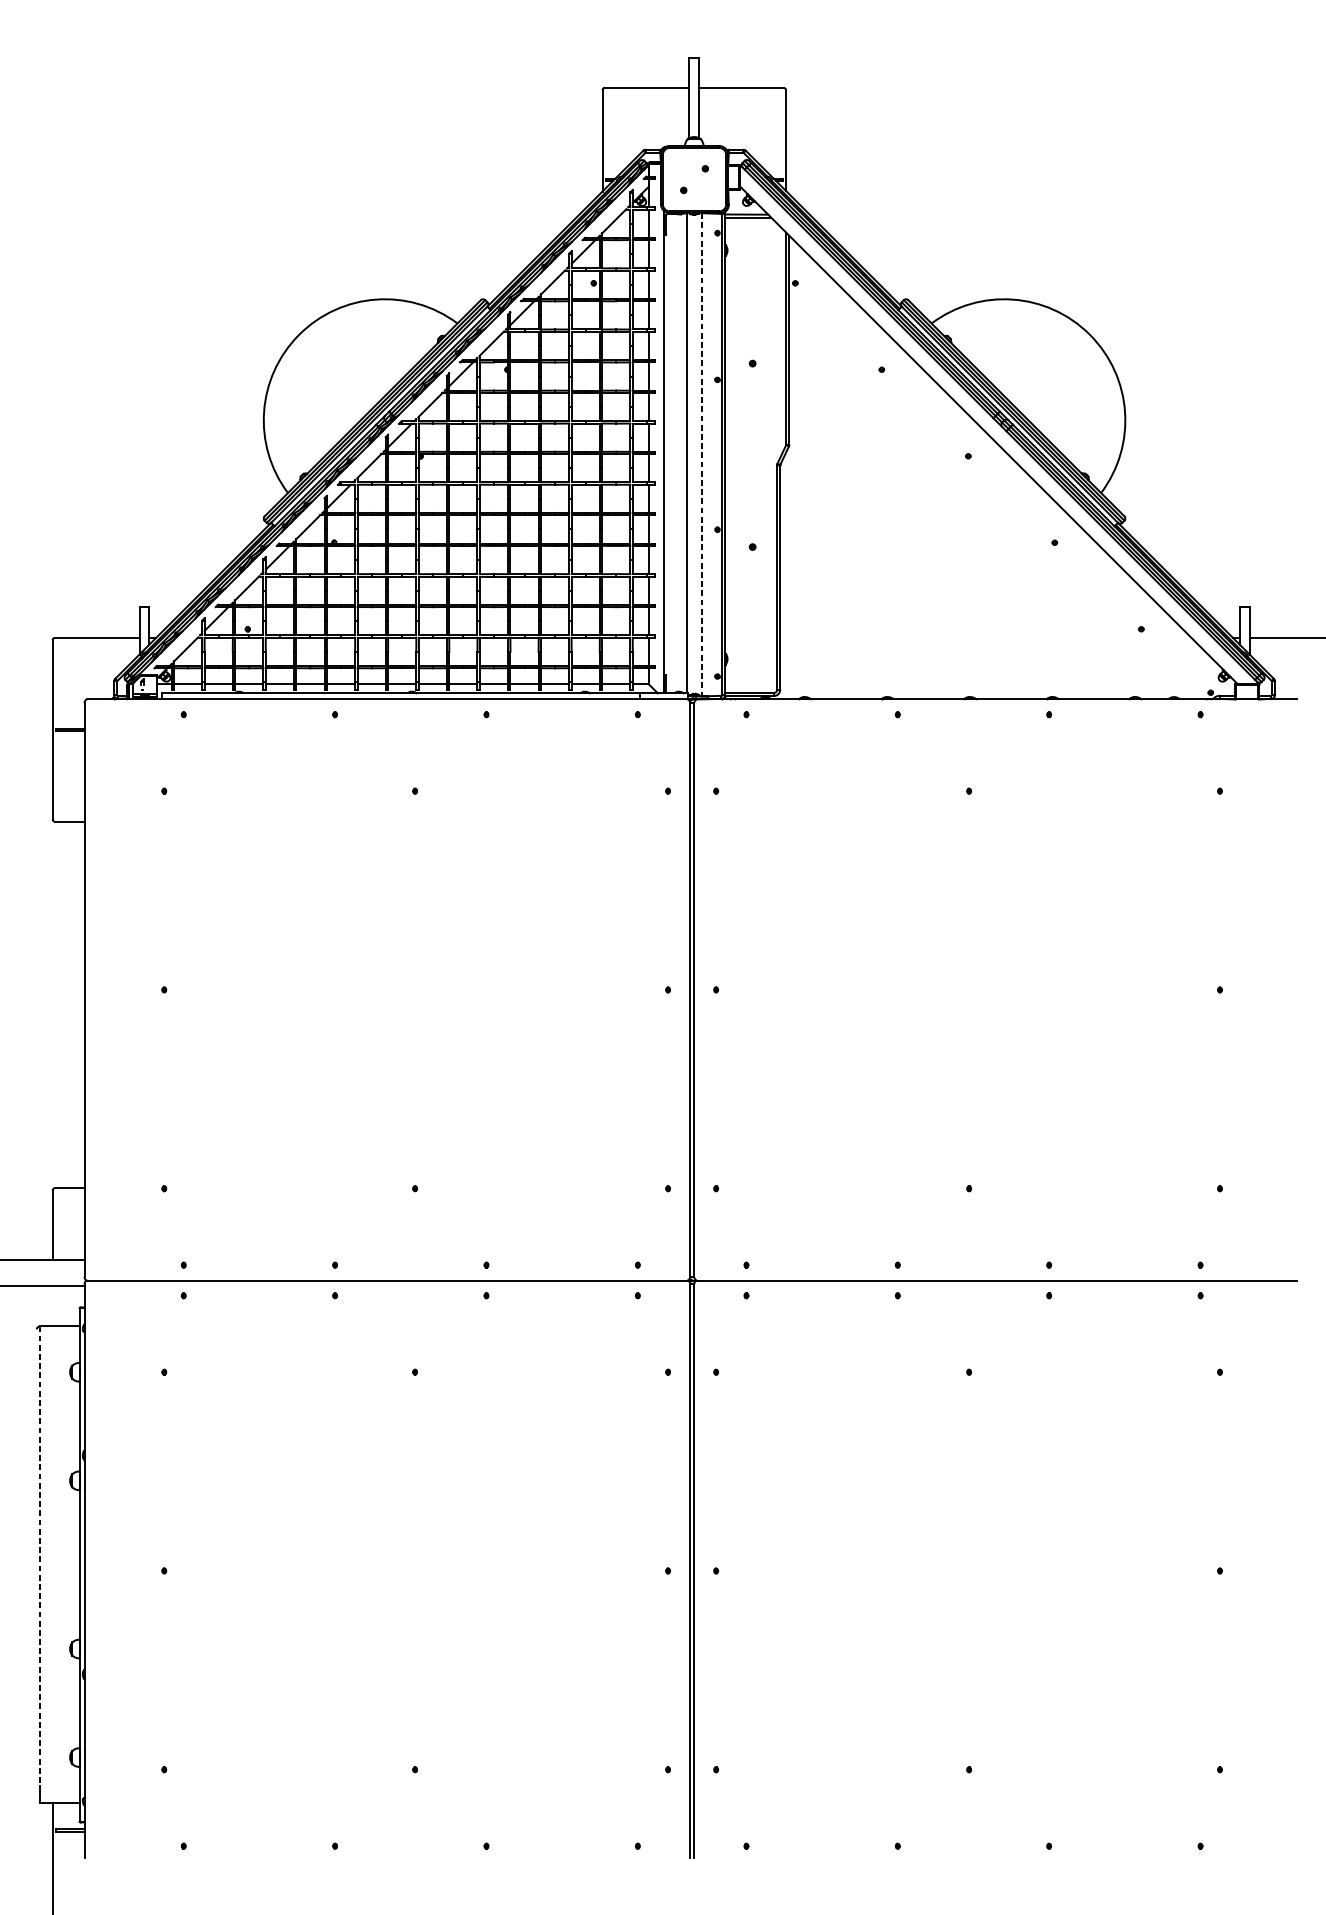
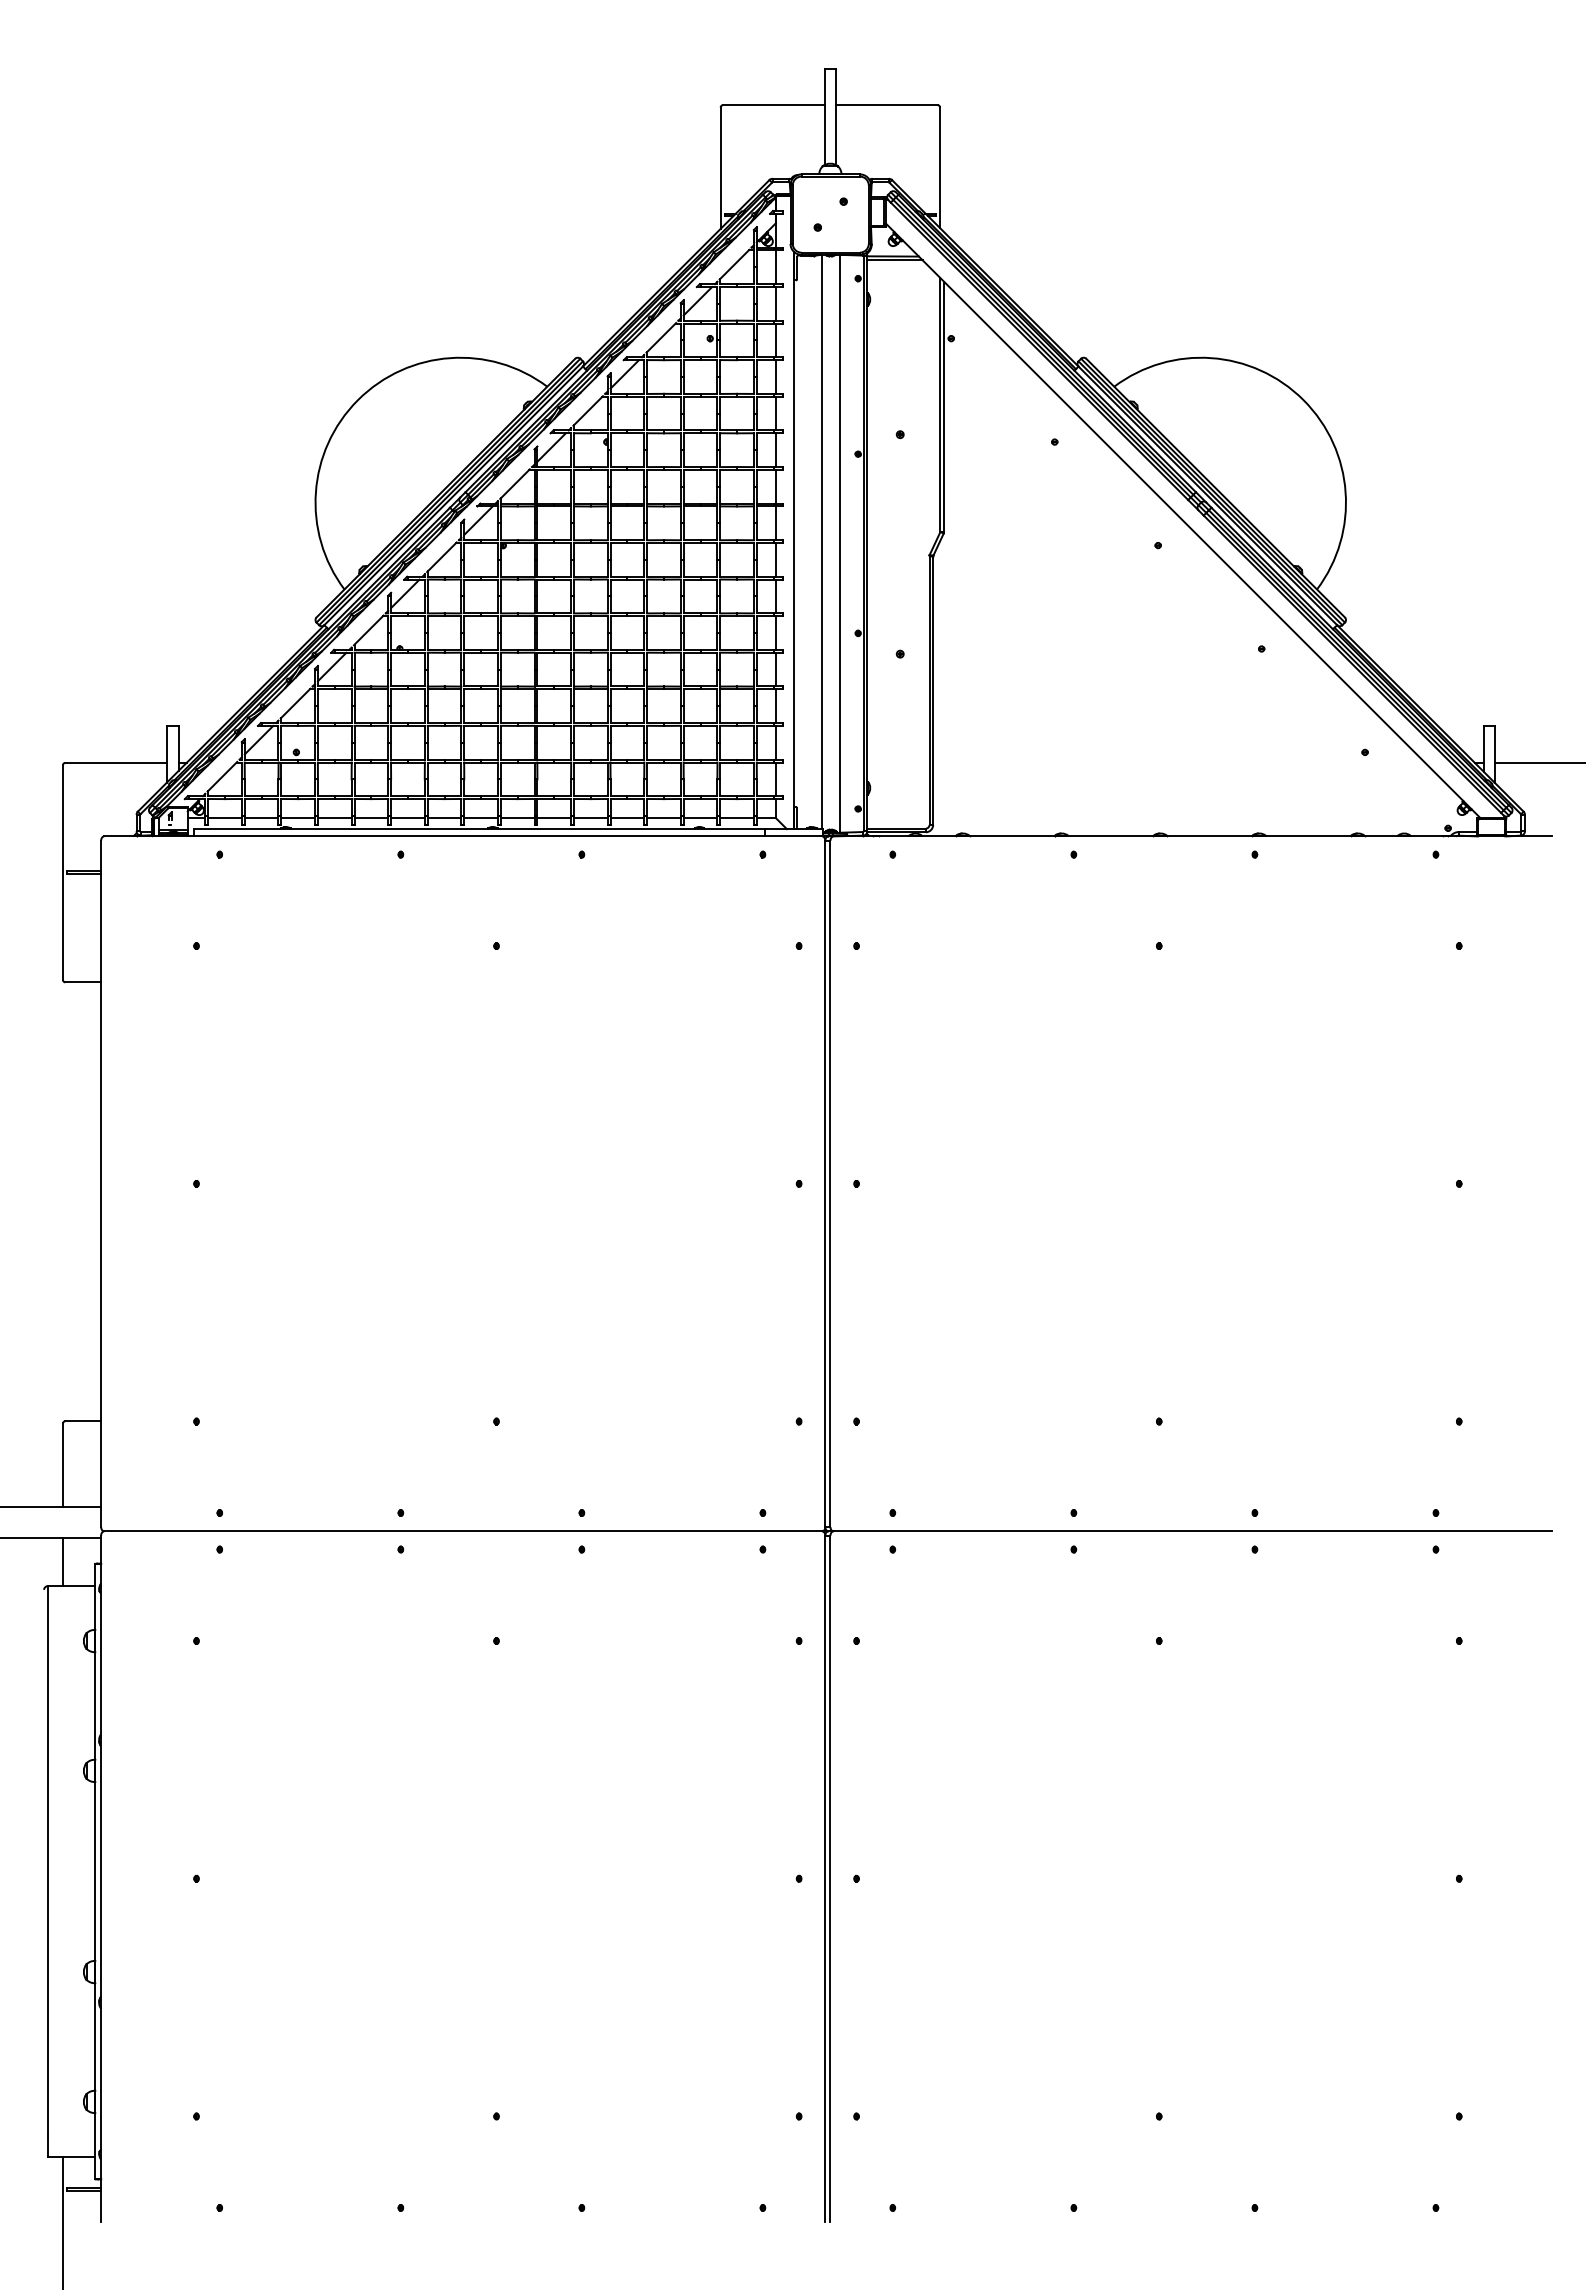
line: (701, 454) -> (839, 543), dashed -> solid
line: (53, 1305) -> (63, 1561), added
line: (39, 1556) -> (47, 1861), dashed -> solid

